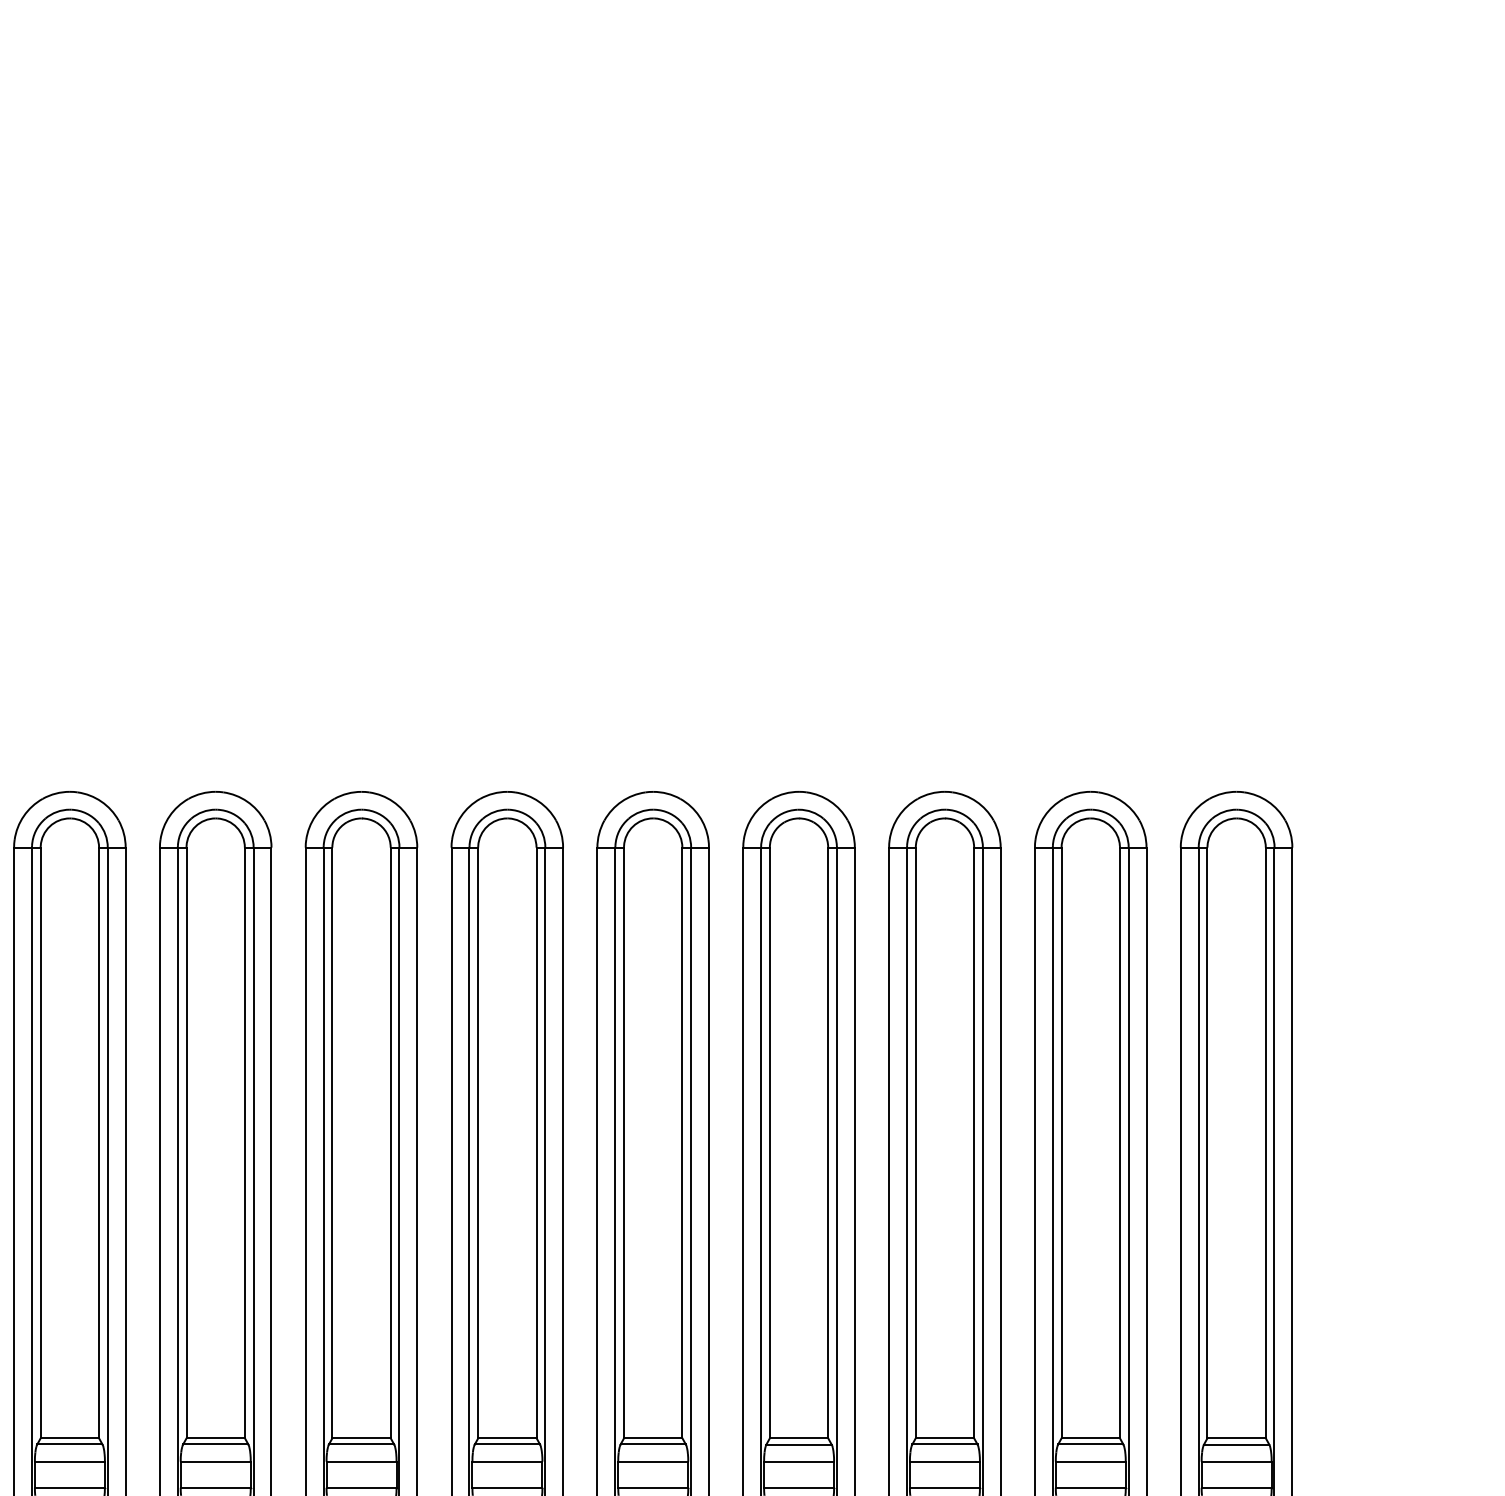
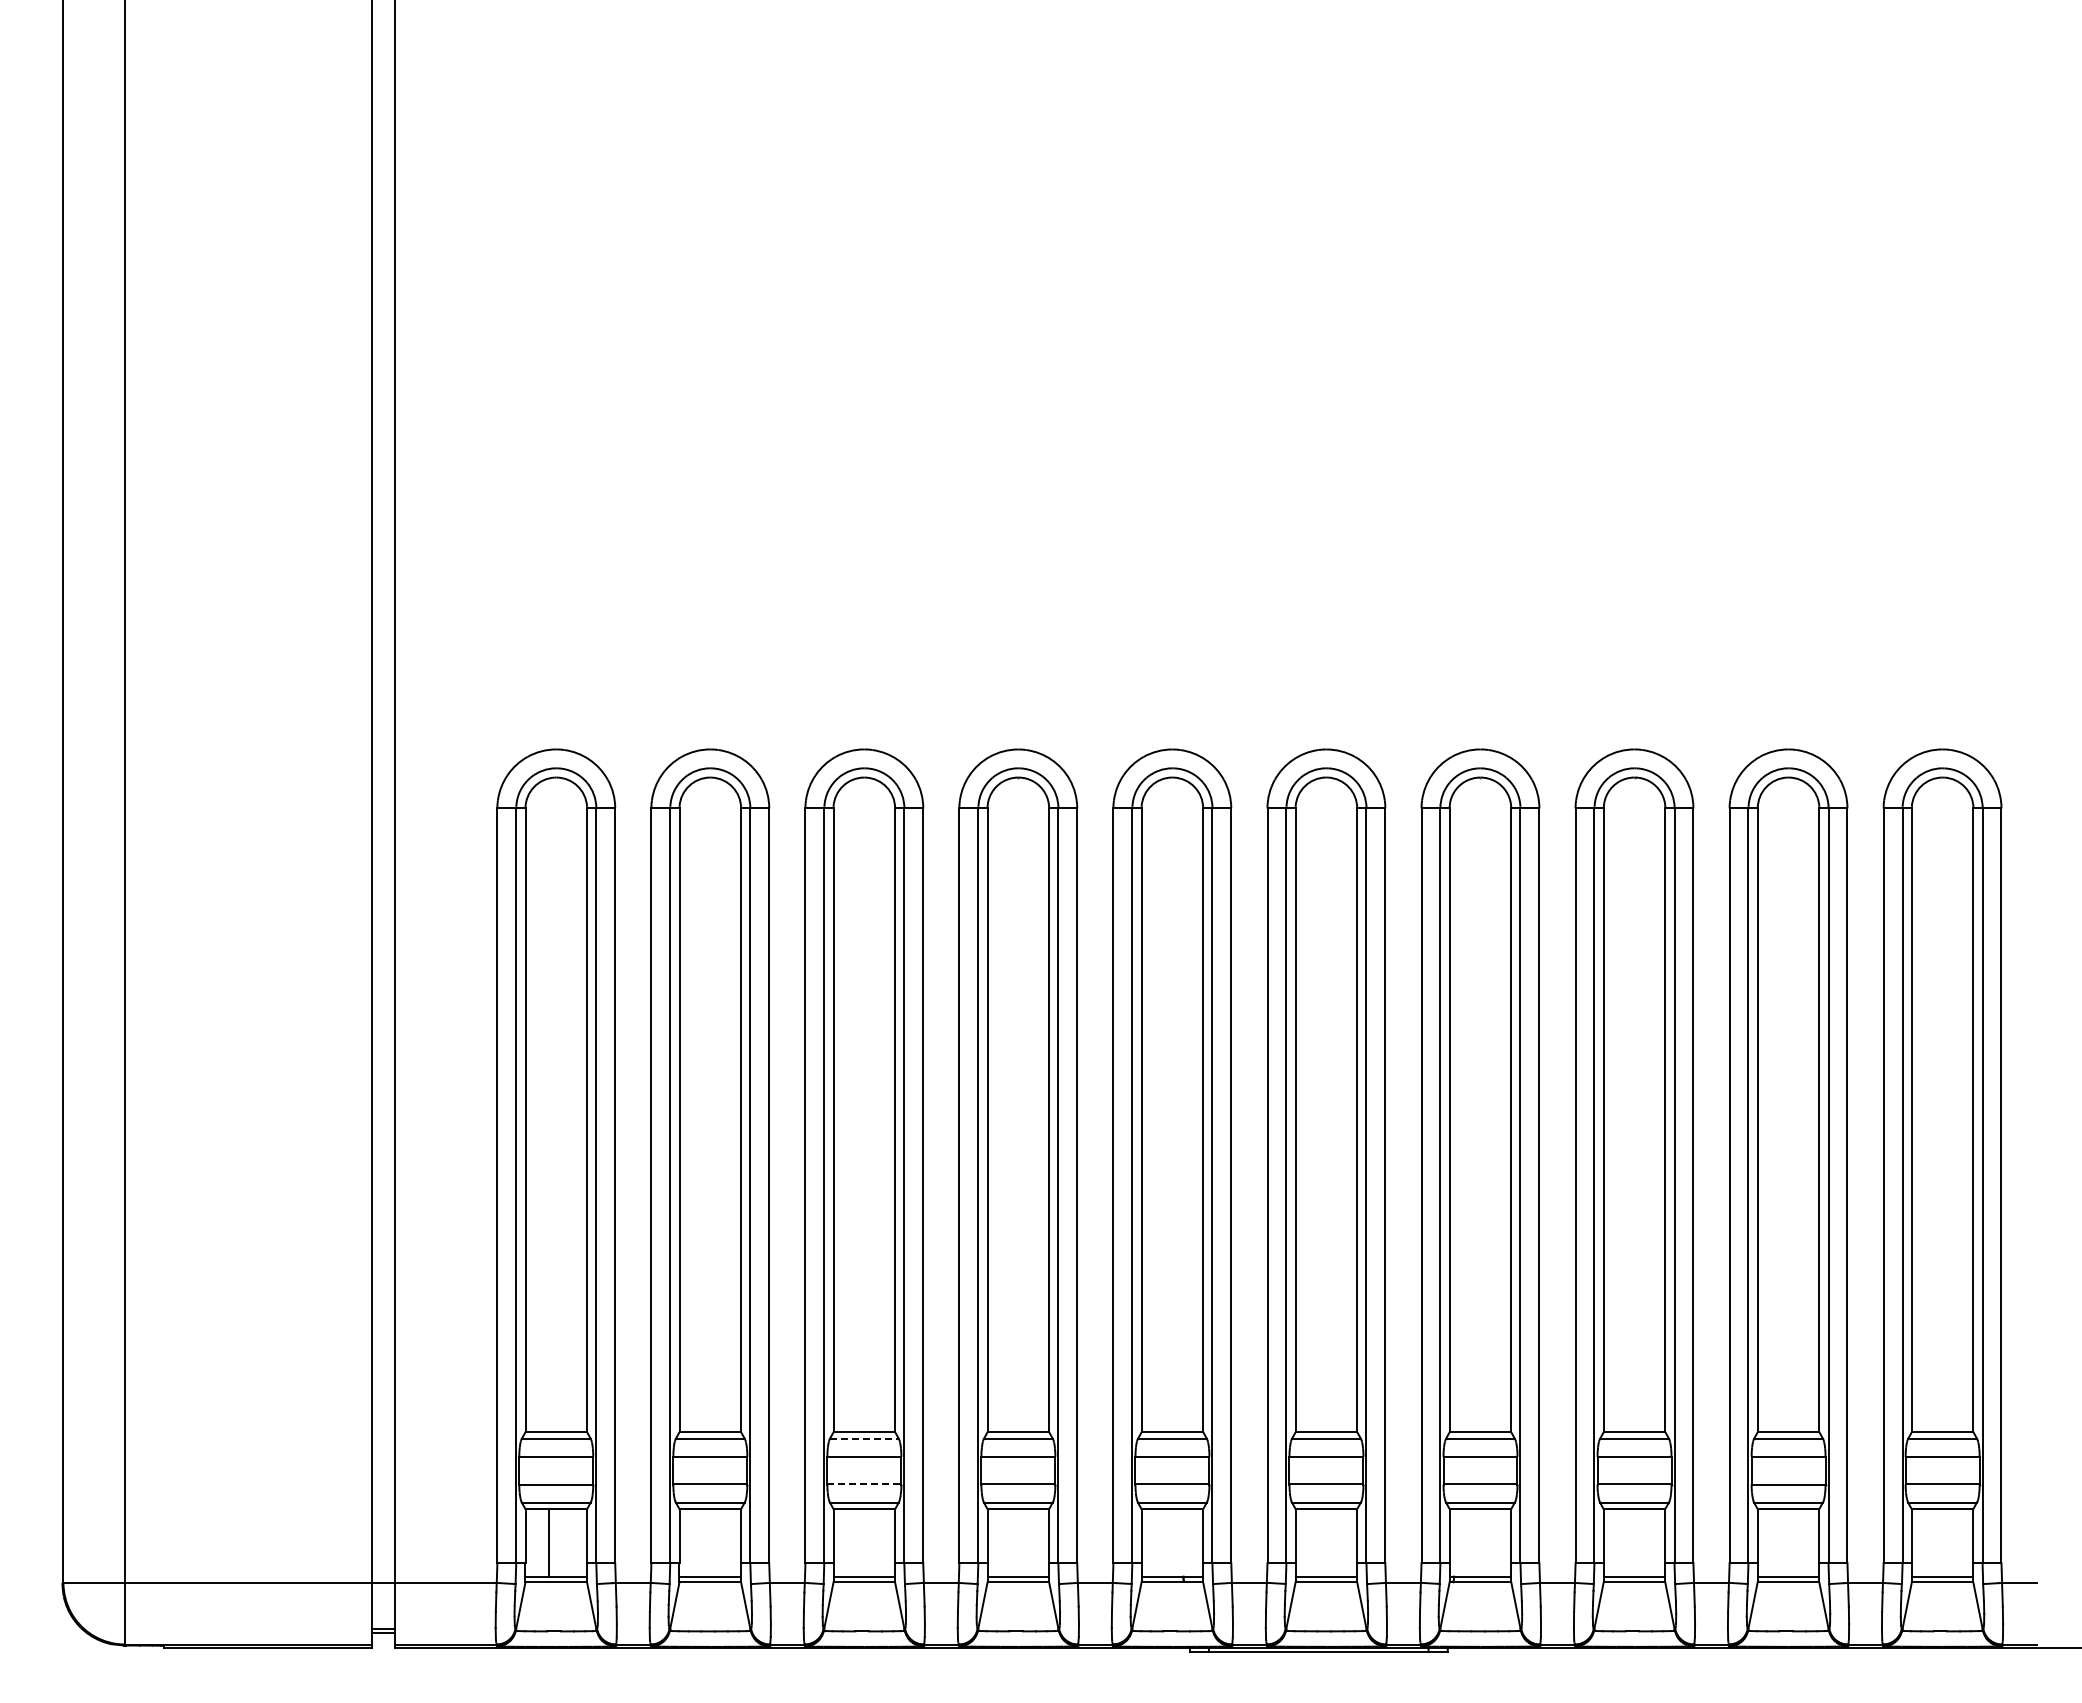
line: (215, 1444) -> (864, 1438), solid -> dashed
line: (215, 1487) -> (864, 1484), solid -> dashed

